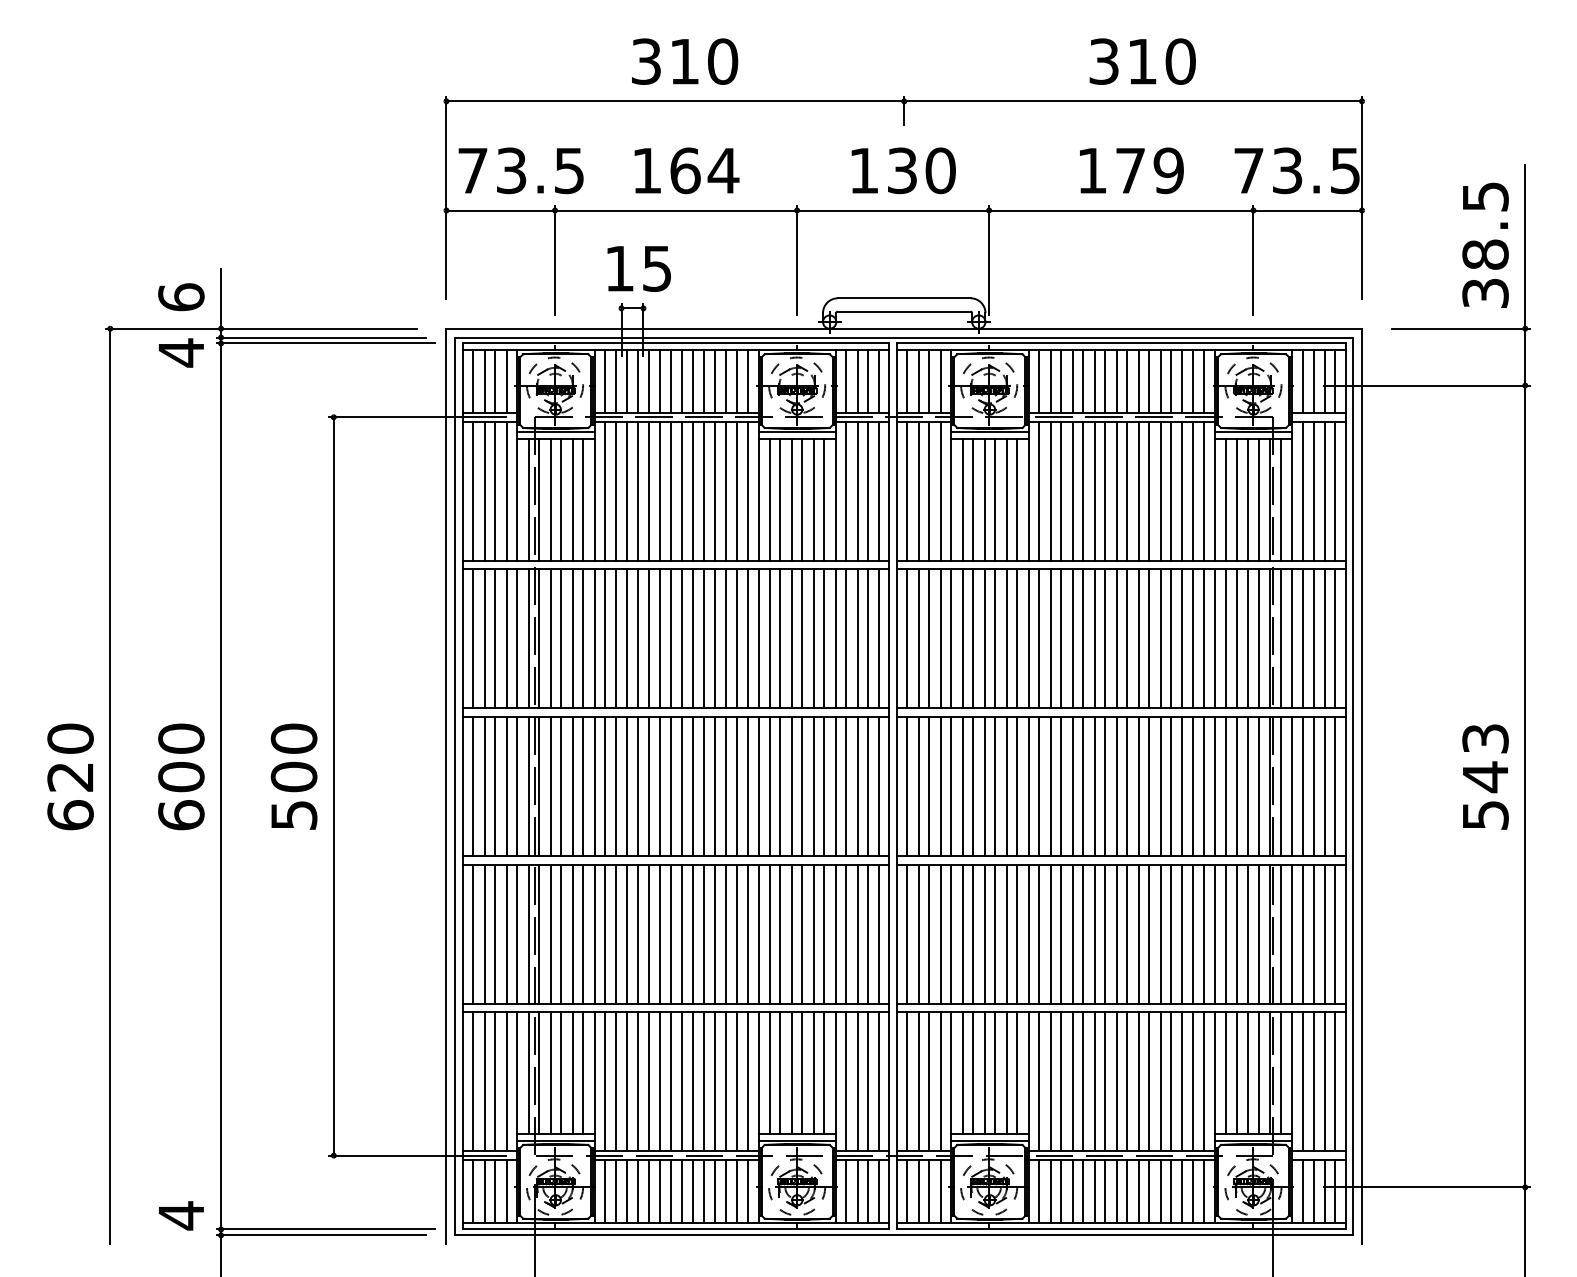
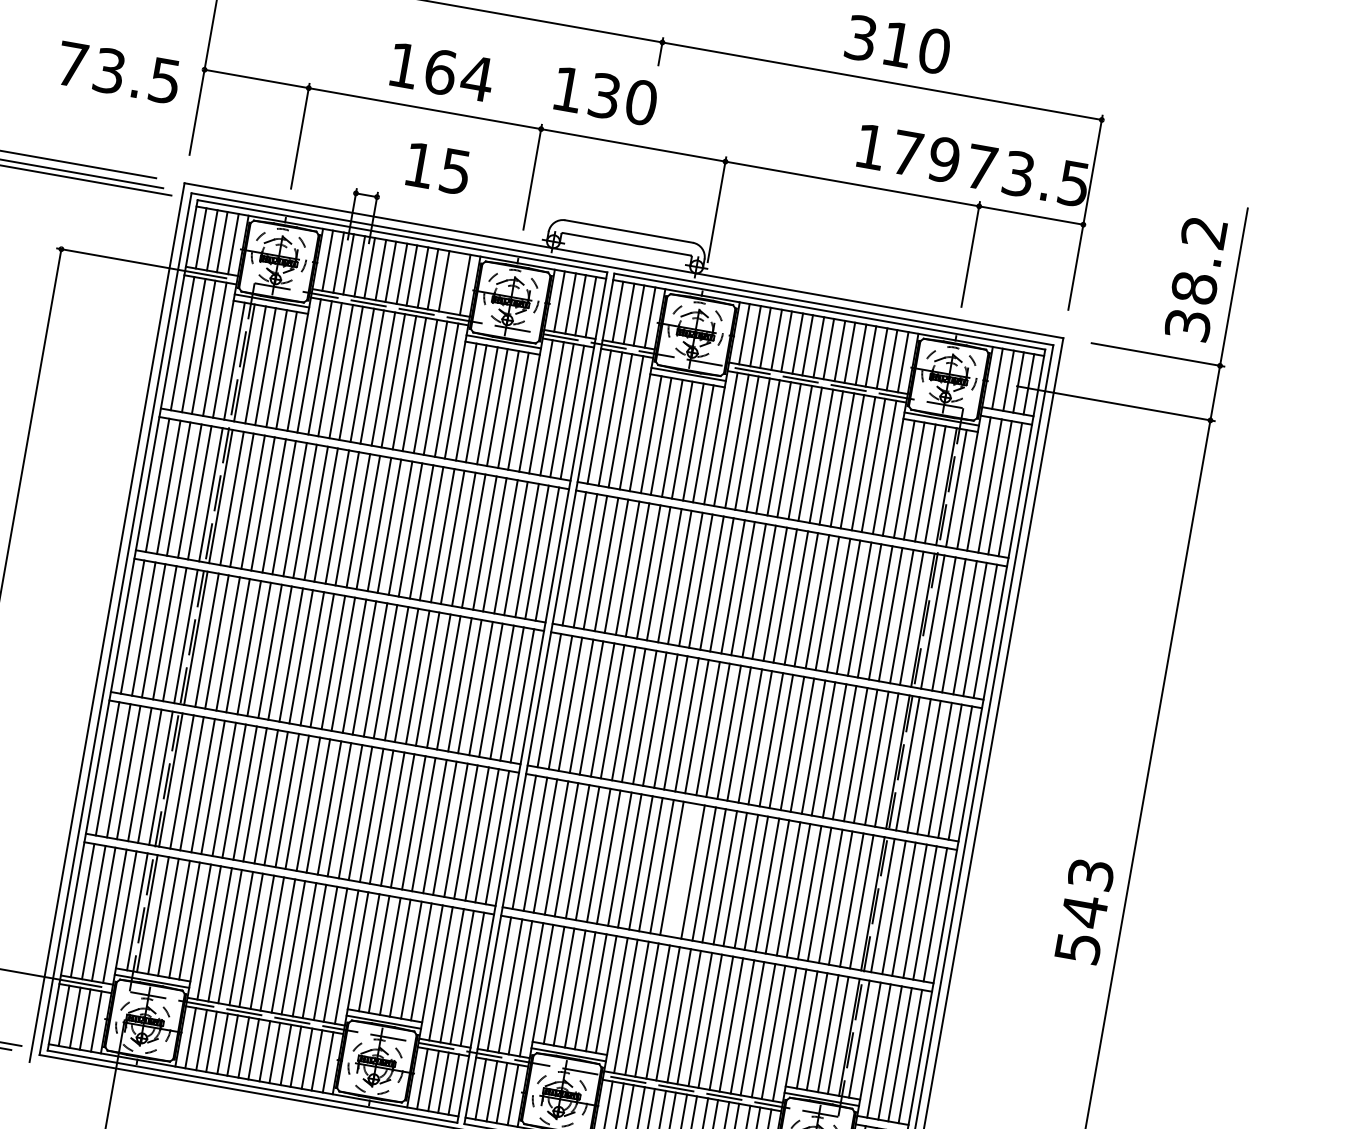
text: (520, 170) -> (118, 72), moved
text: (903, 170) -> (605, 95), moved
text: (1131, 170) -> (908, 153), moved
text: (1485, 196) -> (1204, 232), 38.5 -> 38.2
text: (638, 268) -> (437, 168), moved
line: (736, 381) -> (454, 282), removed
text: (1485, 776) -> (1084, 910), moved
line: (1072, 933) -> (683, 869), removed

